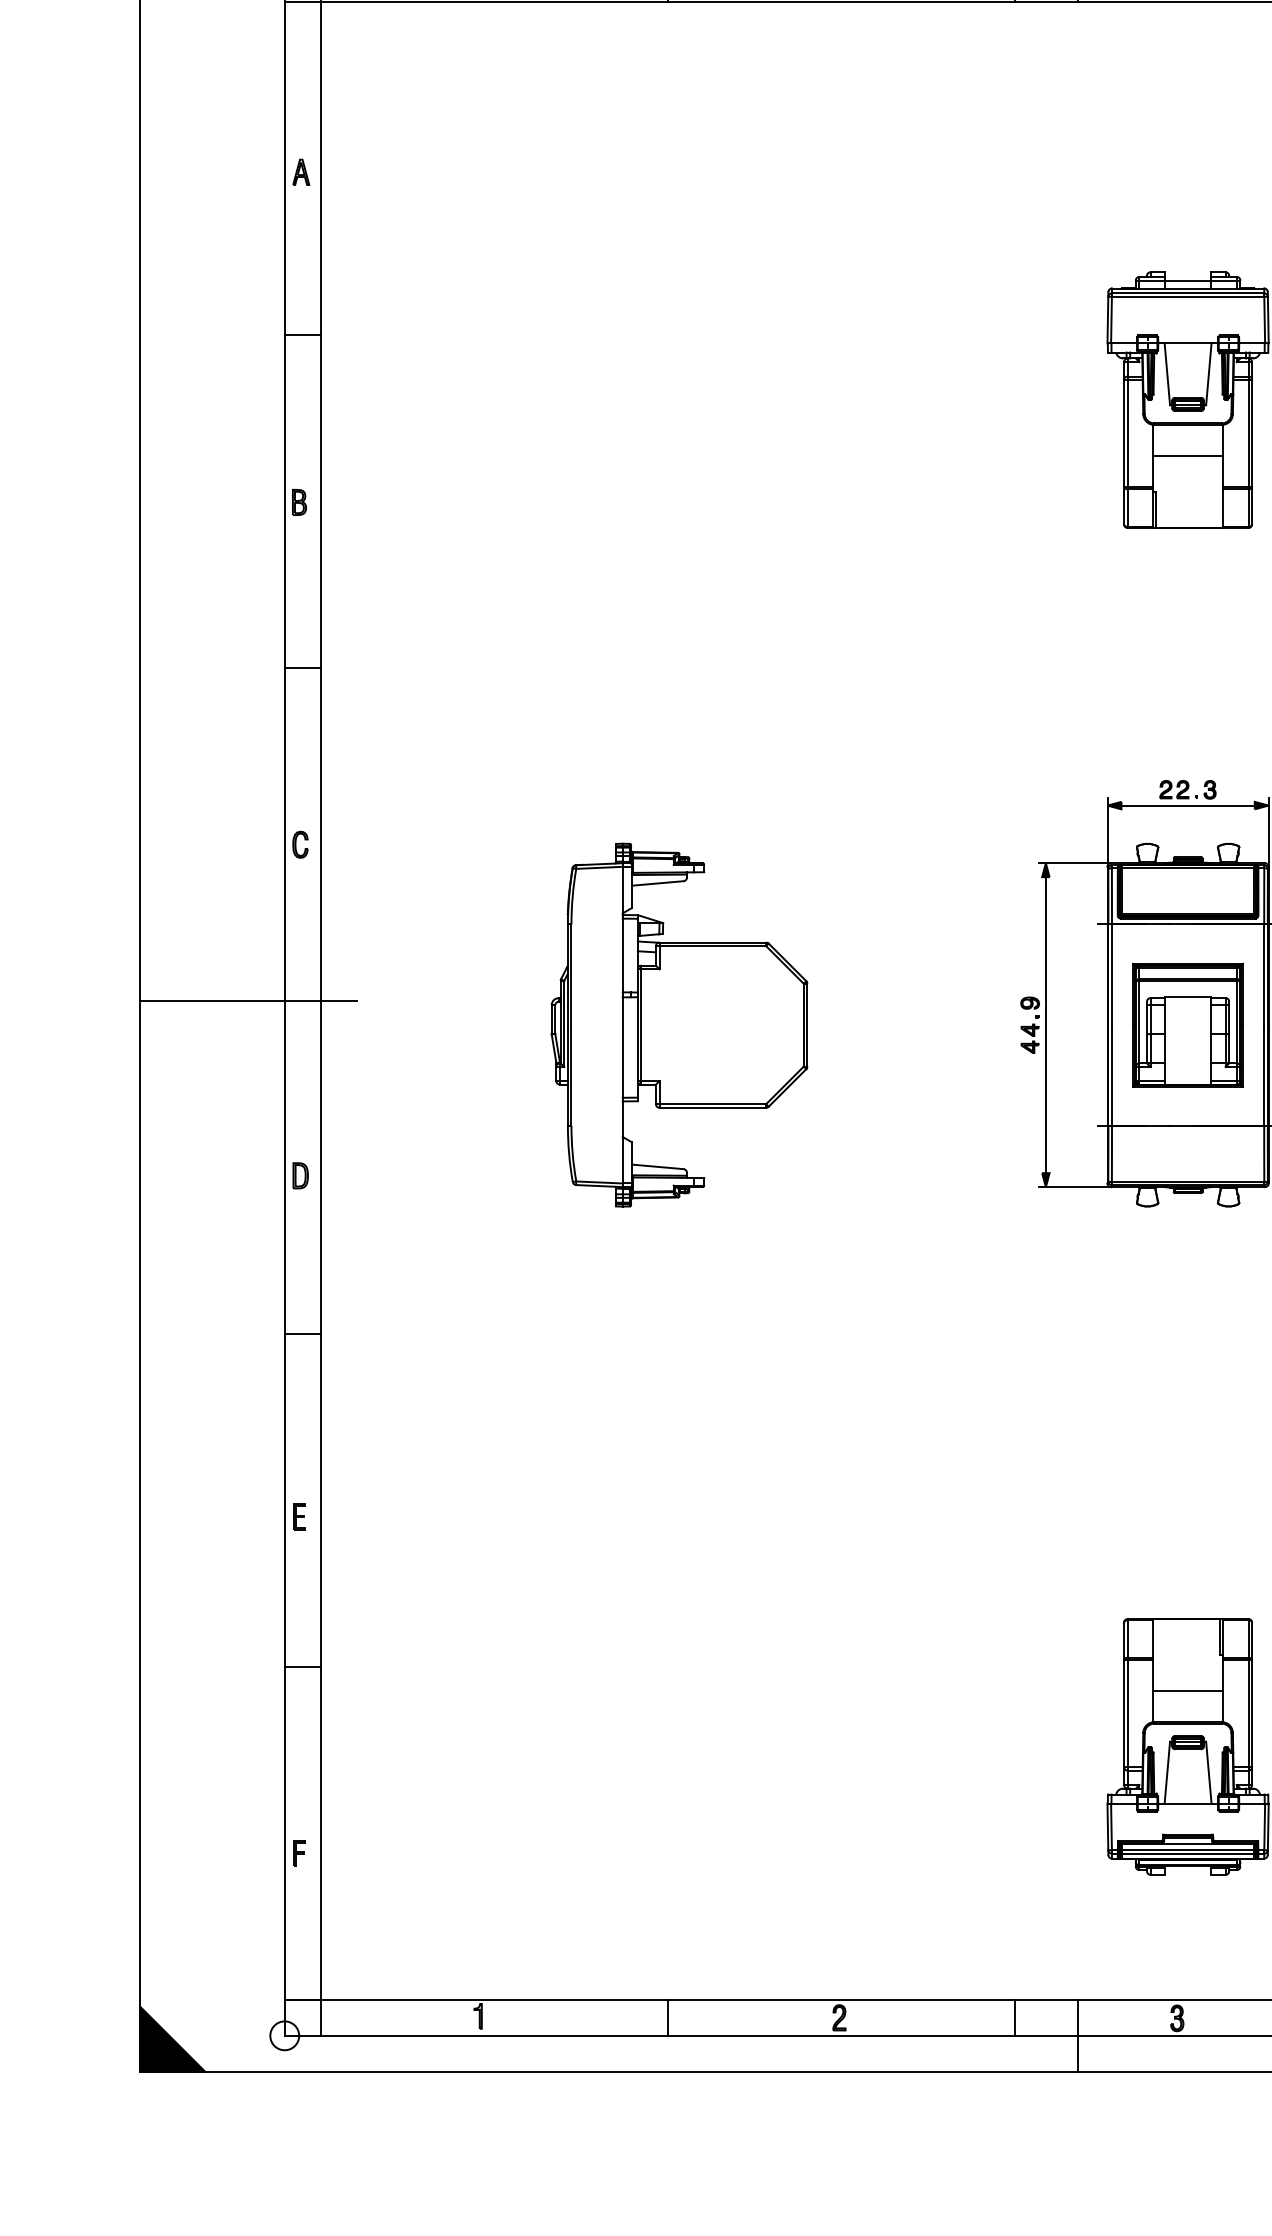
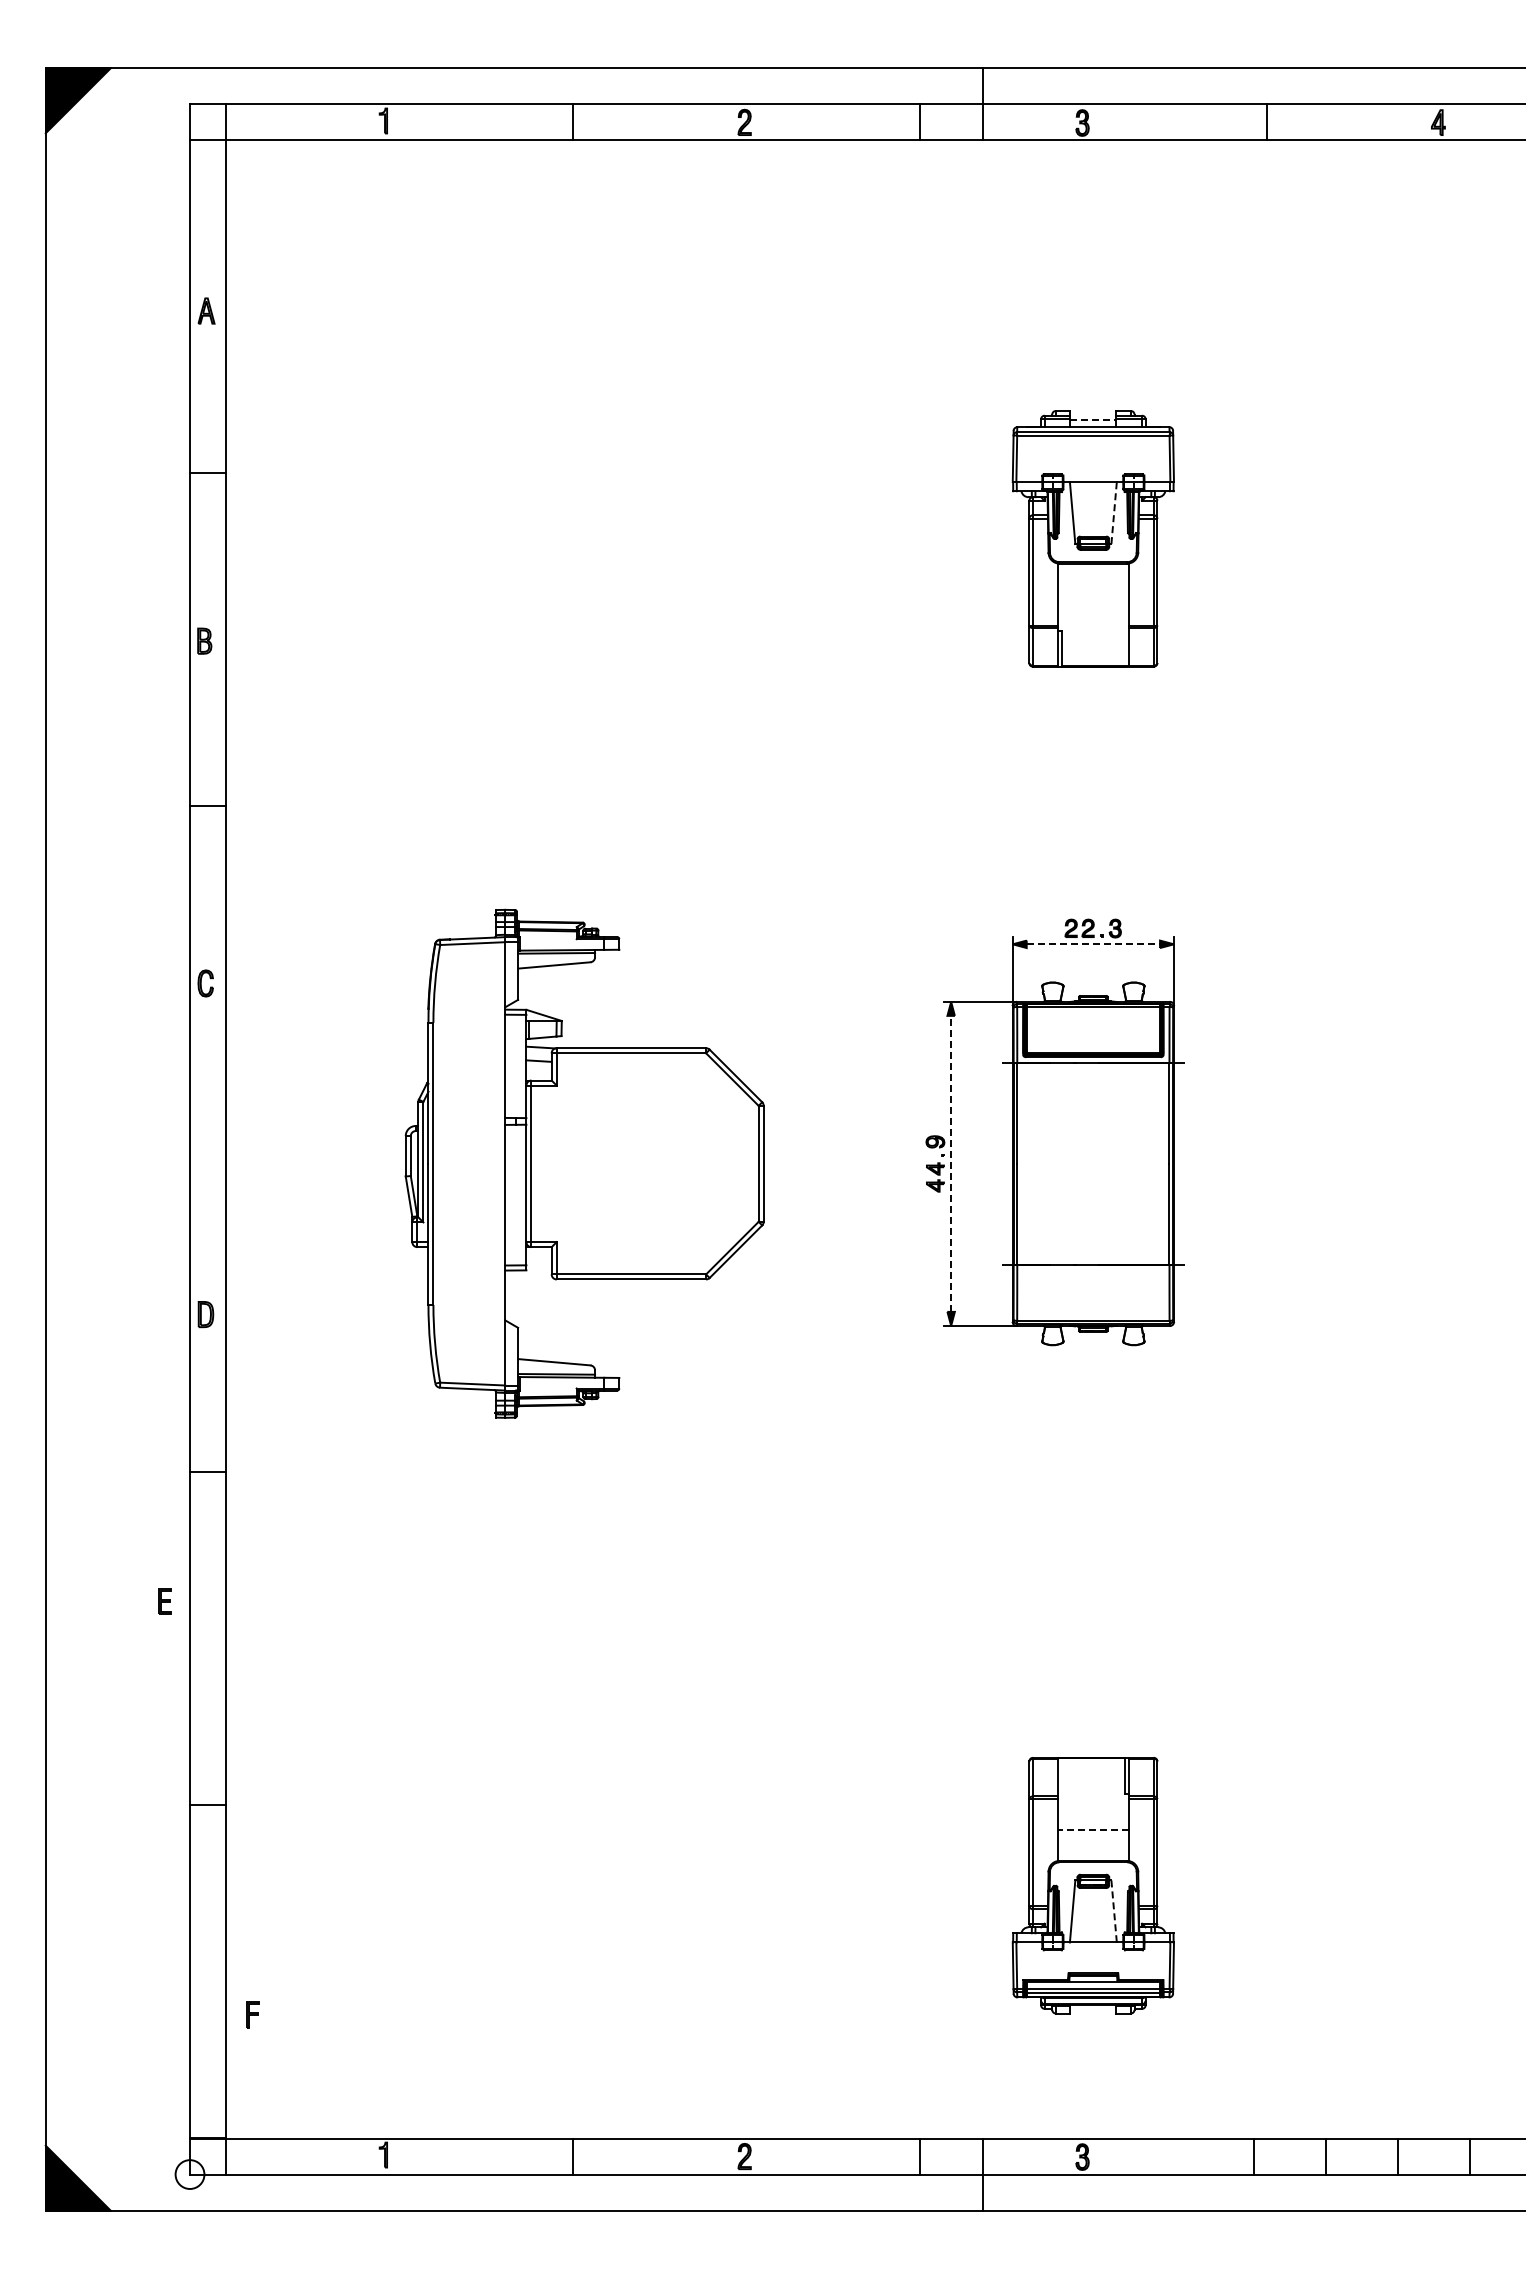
line: (1188, 281) -> (1093, 420), solid -> dashed
line: (1209, 373) -> (1114, 512), solid -> dashed
line: (1188, 455) -> (1093, 594), removed
line: (1188, 805) -> (1093, 944), solid -> dashed
line: (248, 1000) -> (153, 1139), removed
part: (679, 1024) -> (584, 1163), size x1.4
line: (1046, 1024) -> (951, 1163), solid -> dashed
part: (1188, 1024) -> (1093, 1163), removed
part: (299, 1516) -> (164, 1601), moved
line: (1187, 1690) -> (1092, 1829), solid -> dashed
line: (1209, 1772) -> (1114, 1911), solid -> dashed
part: (299, 1852) -> (252, 2014), moved

